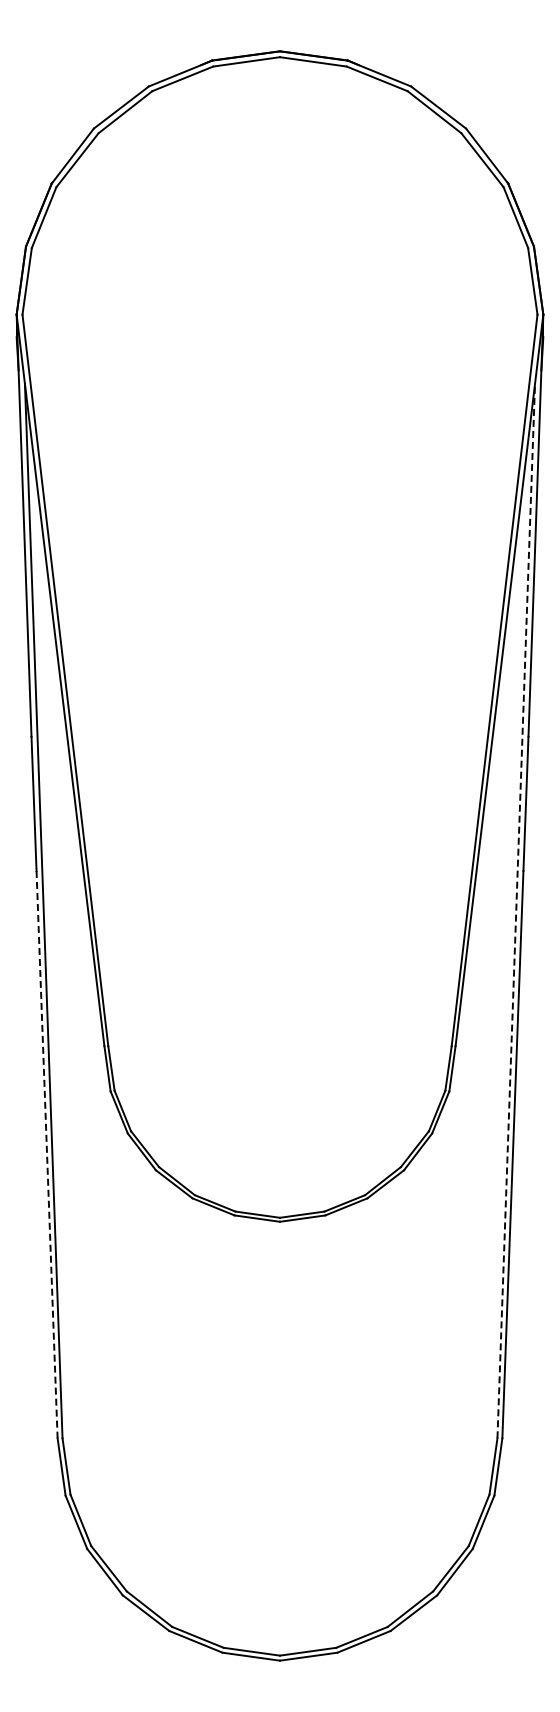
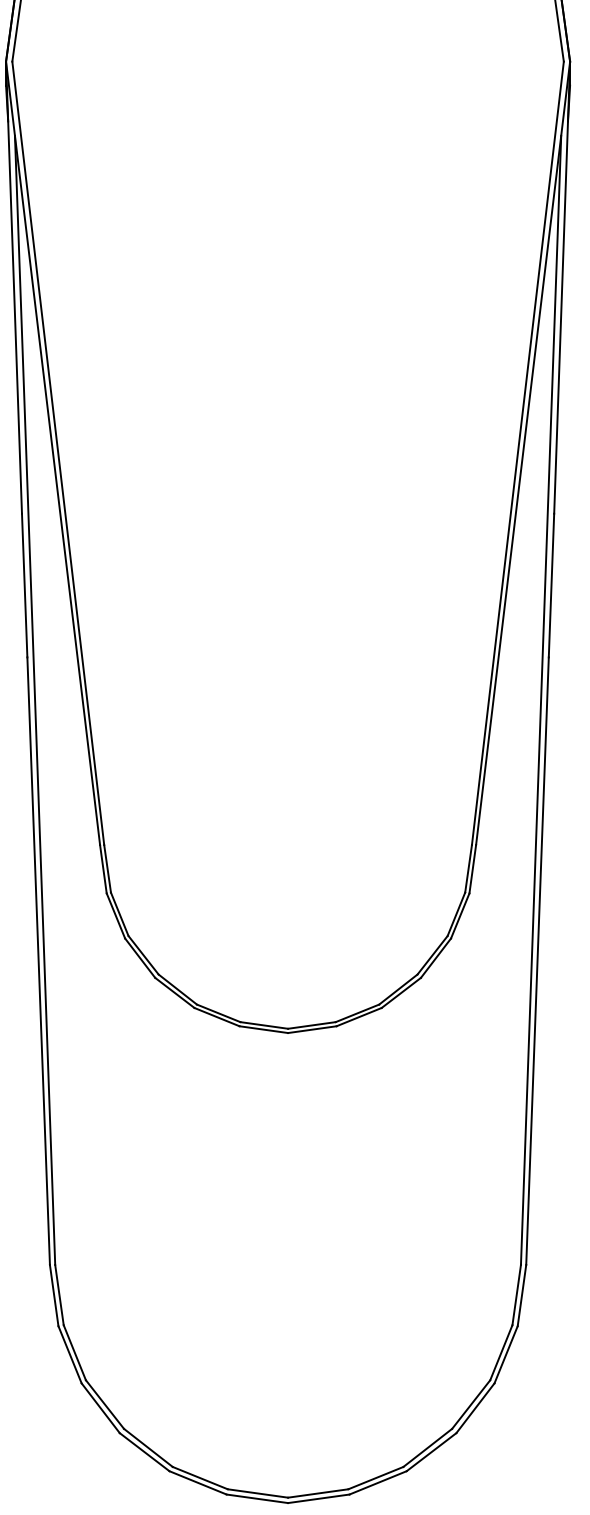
line: (516, 910) -> (541, 699), dashed -> solid
line: (47, 1154) -> (39, 960), dashed -> solid

